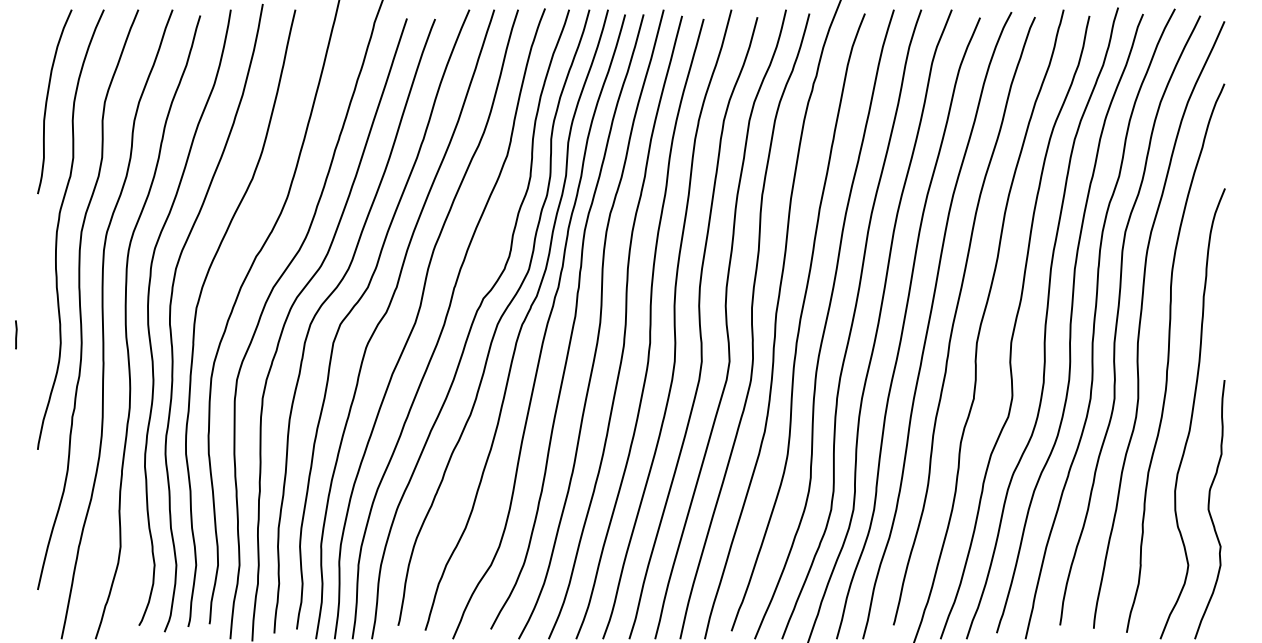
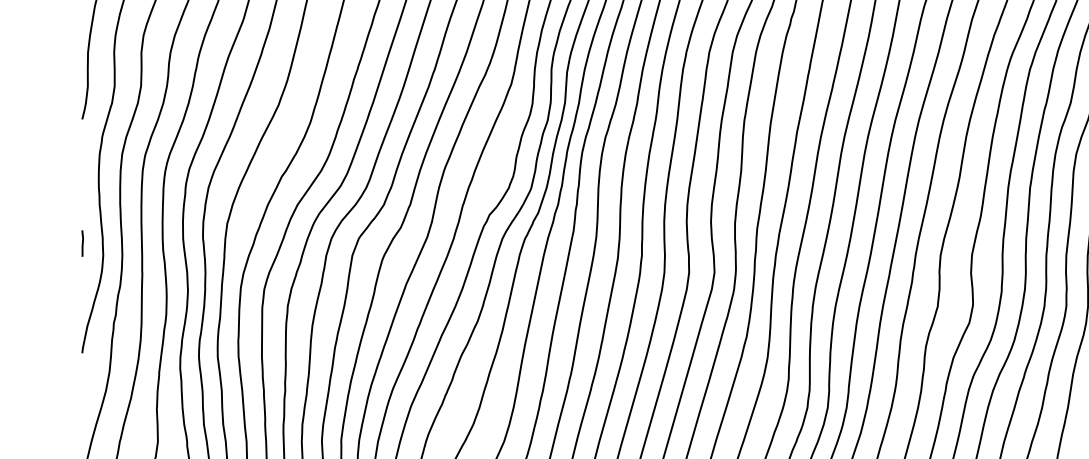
line: (16, 334) -> (82, 243), moved

